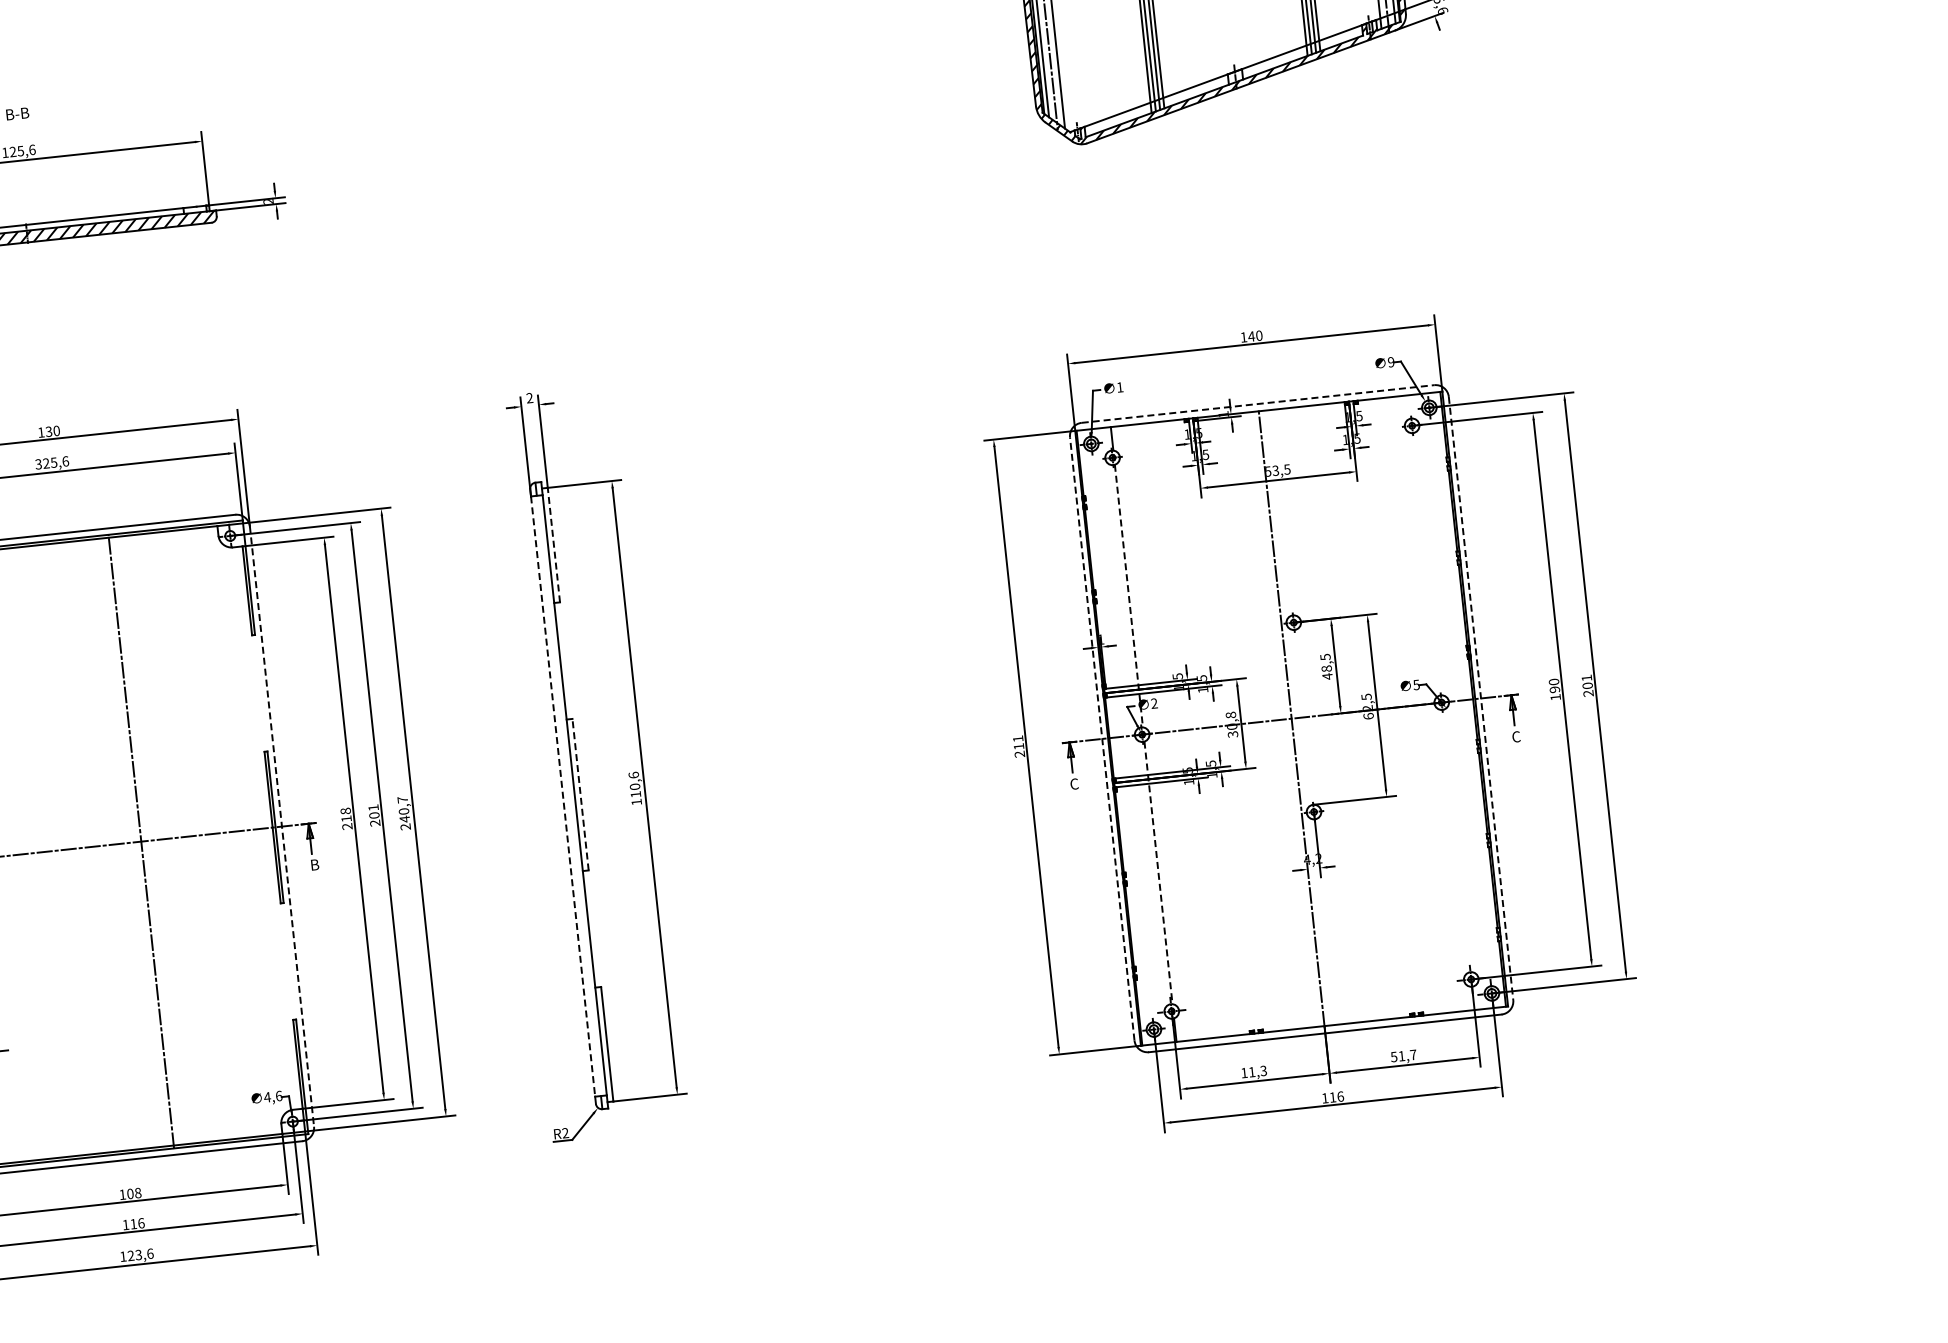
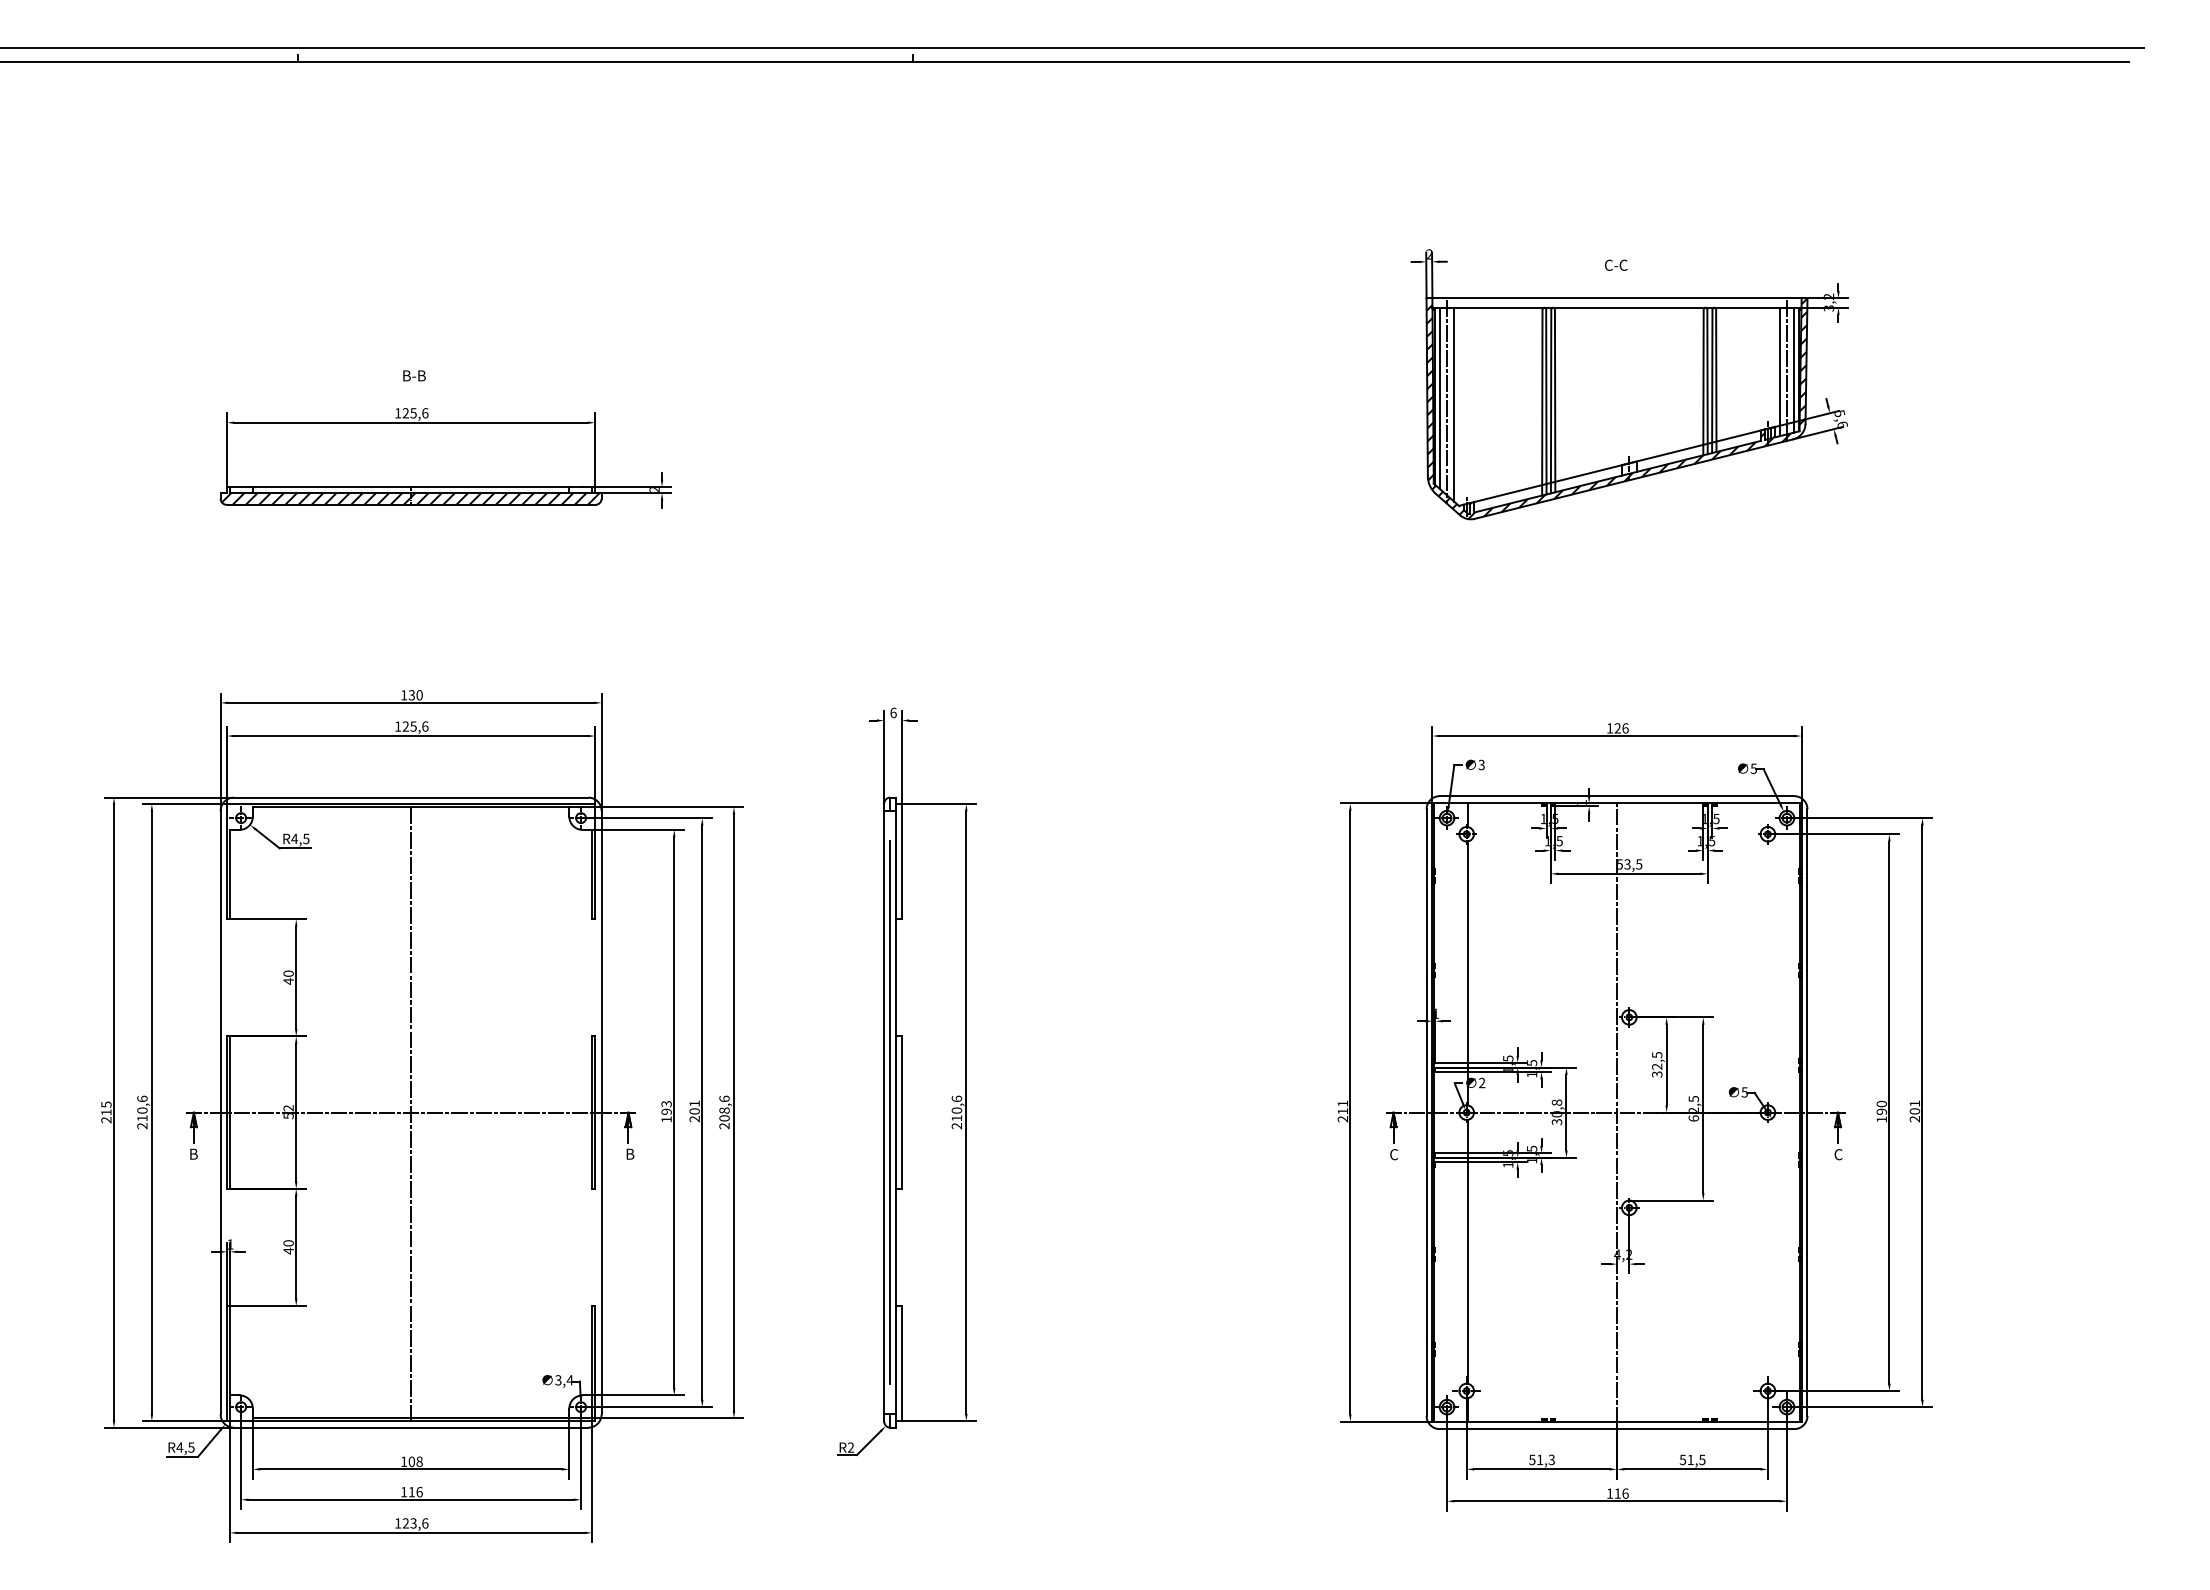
text: (1255, 336) -> (1621, 728), 140 -> 126
text: (1390, 362) -> (1753, 768), 9 -> 5
text: (1119, 386) -> (1481, 764), 1 -> 3
text: (529, 397) -> (893, 712), 2 -> 6
line: (1258, 404) -> (1617, 796), dashed -> solid
text: (38, 464) -> (397, 726), 325,6 -> 125,6
line: (553, 545) -> (901, 861), dashed -> solid
line: (1129, 596) -> (1468, 973), dashed -> solid
text: (1327, 672) -> (1657, 1070), 48,5 -> 32,5
line: (1481, 699) -> (1807, 1113), dashed -> solid
line: (1102, 738) -> (1426, 1112), dashed -> solid
line: (580, 794) -> (901, 1112), dashed -> solid
line: (569, 795) -> (890, 1112), added
line: (563, 796) -> (884, 1112), dashed -> solid
text: (636, 802) -> (956, 1126), 110,6 -> 210,6
text: (403, 809) -> (724, 1108), 240,7 -> 208,6
text: (346, 818) -> (666, 1111), 218 -> 193
line: (281, 826) -> (601, 1112), dashed -> solid
line: (141, 841) -> (411, 1112), moved
line: (1158, 873) -> (1468, 1252), dashed -> solid
text: (1413, 1054) -> (1702, 1459), 51,7 -> 51,5
text: (1244, 1072) -> (1532, 1459), 11,3 -> 51,3
text: (273, 1096) -> (564, 1380), 4,6 -> 3,4

